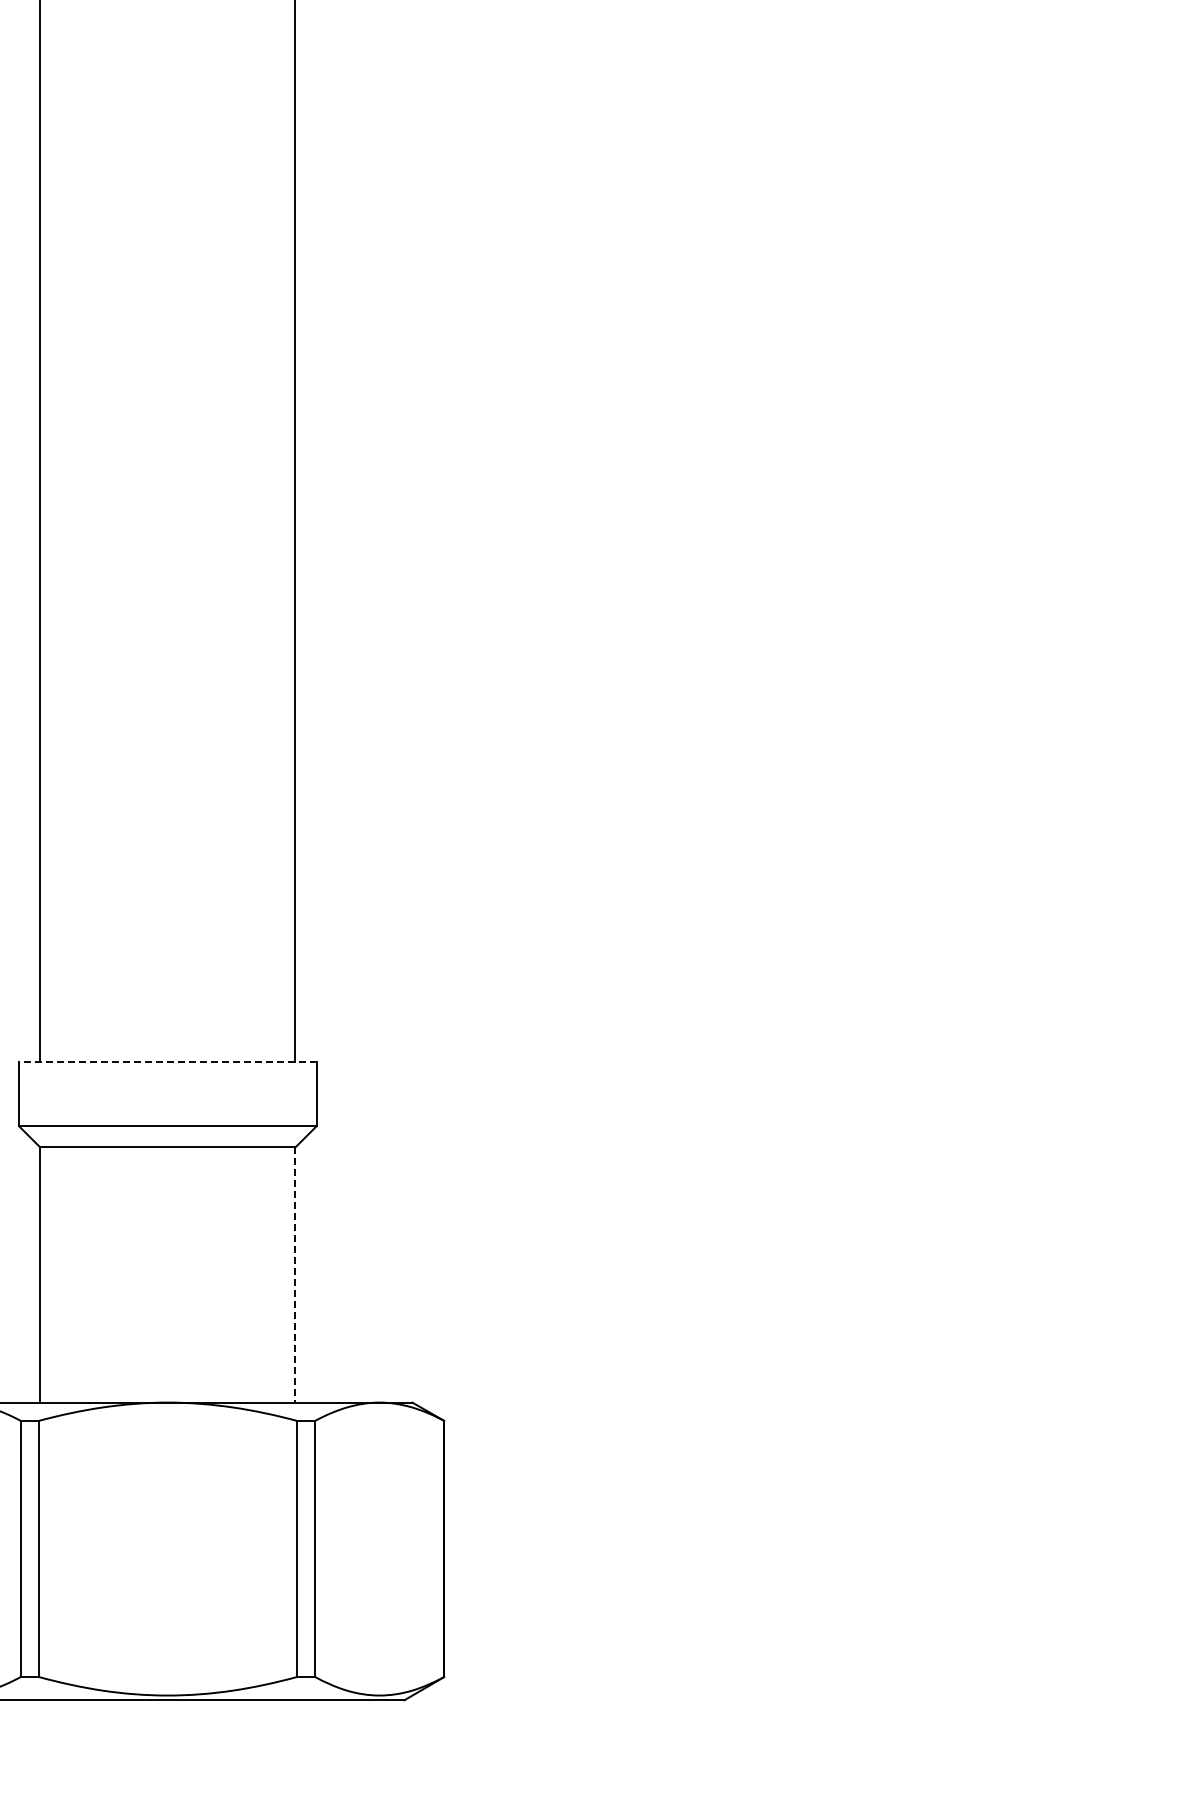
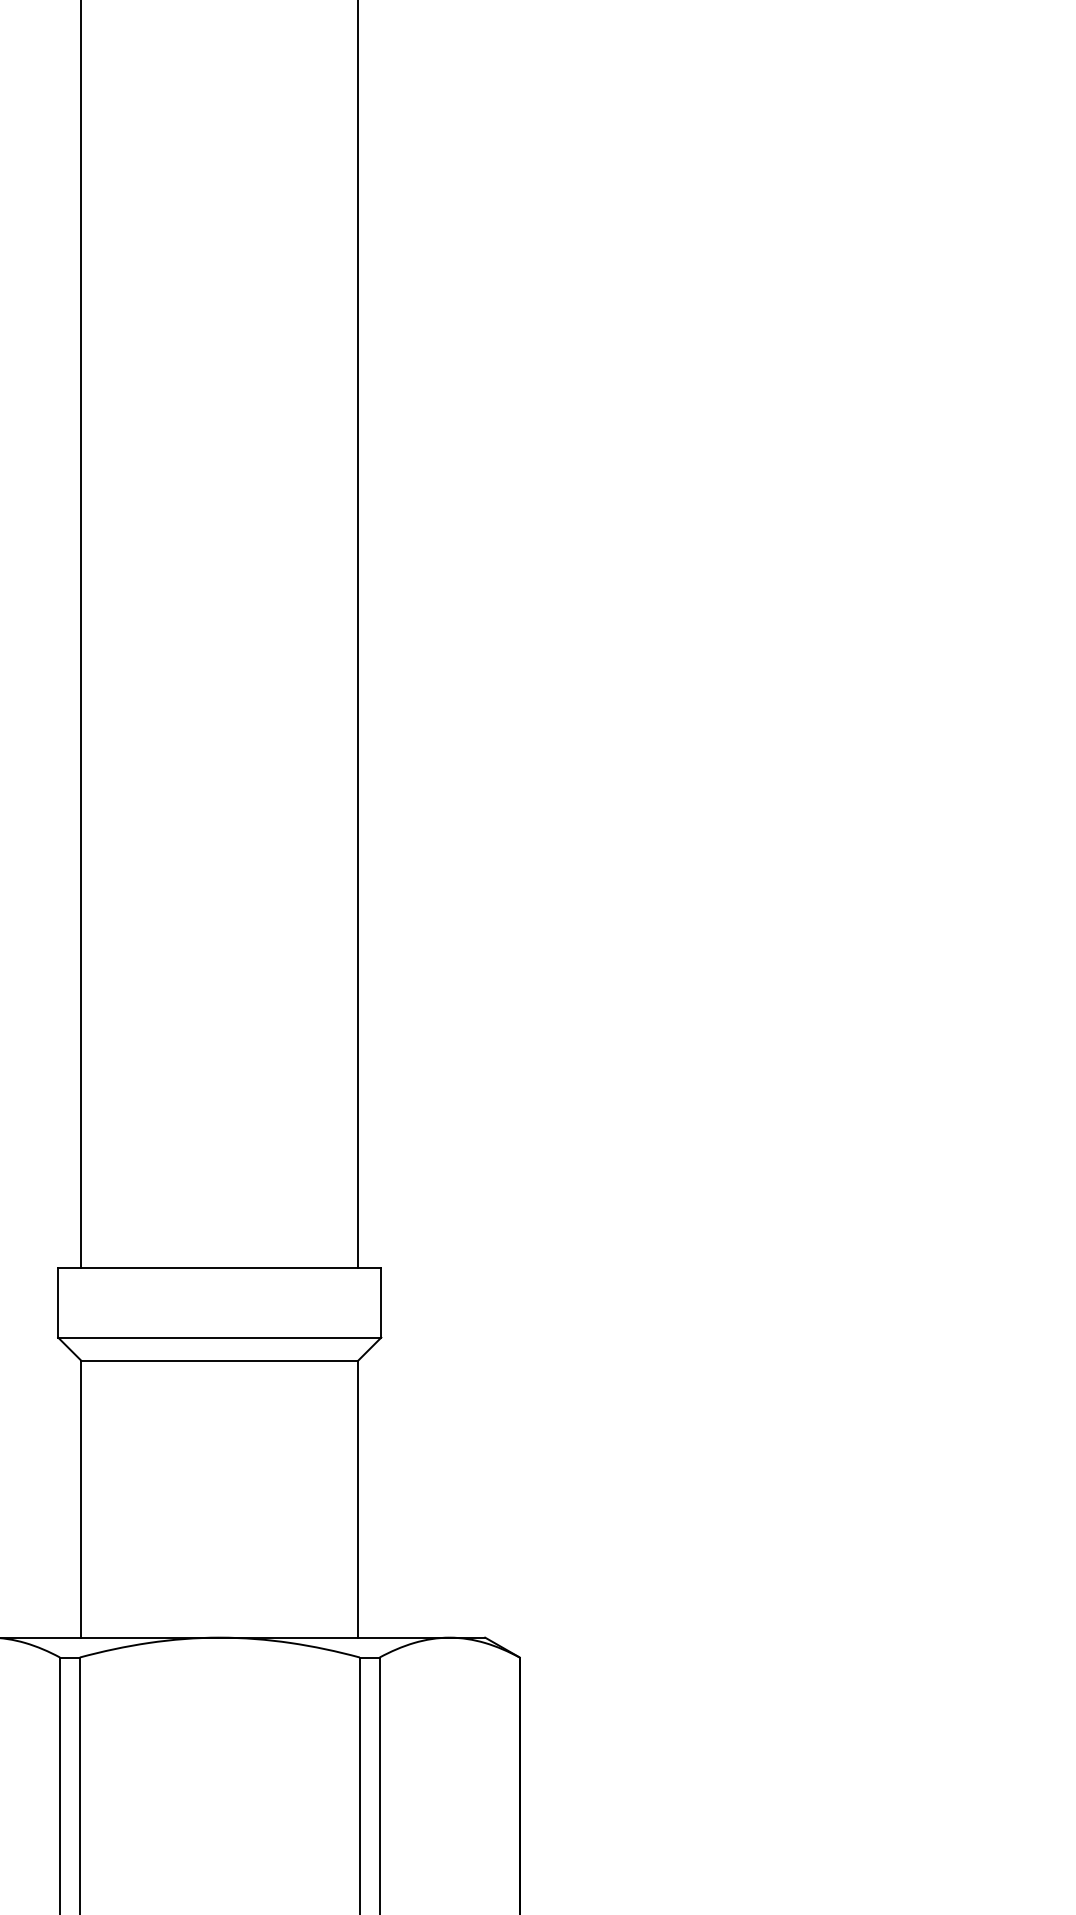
line: (167, 1062) -> (219, 1268), dashed -> solid
line: (295, 1275) -> (358, 1499), dashed -> solid

